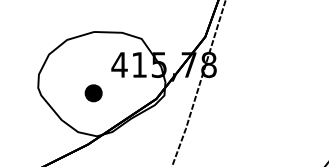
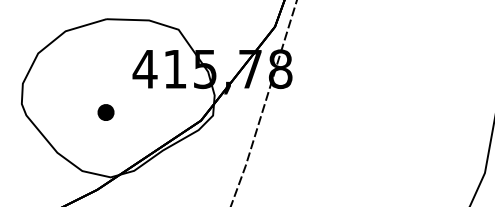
part: (93, 93) -> (105, 112), size x0.62

